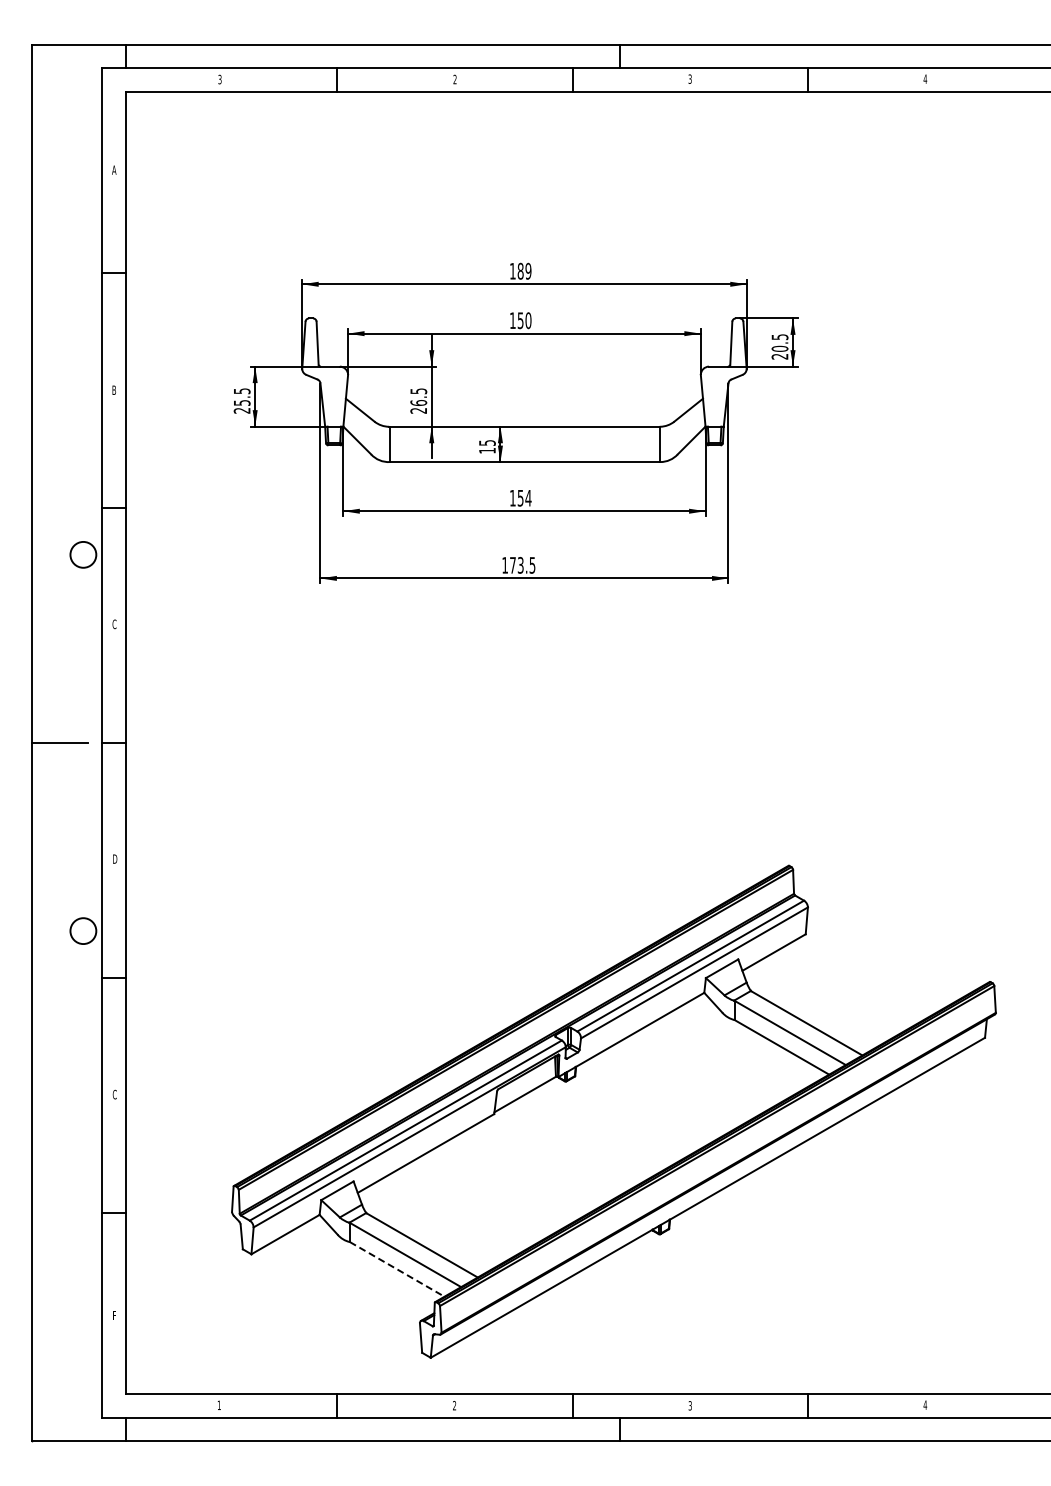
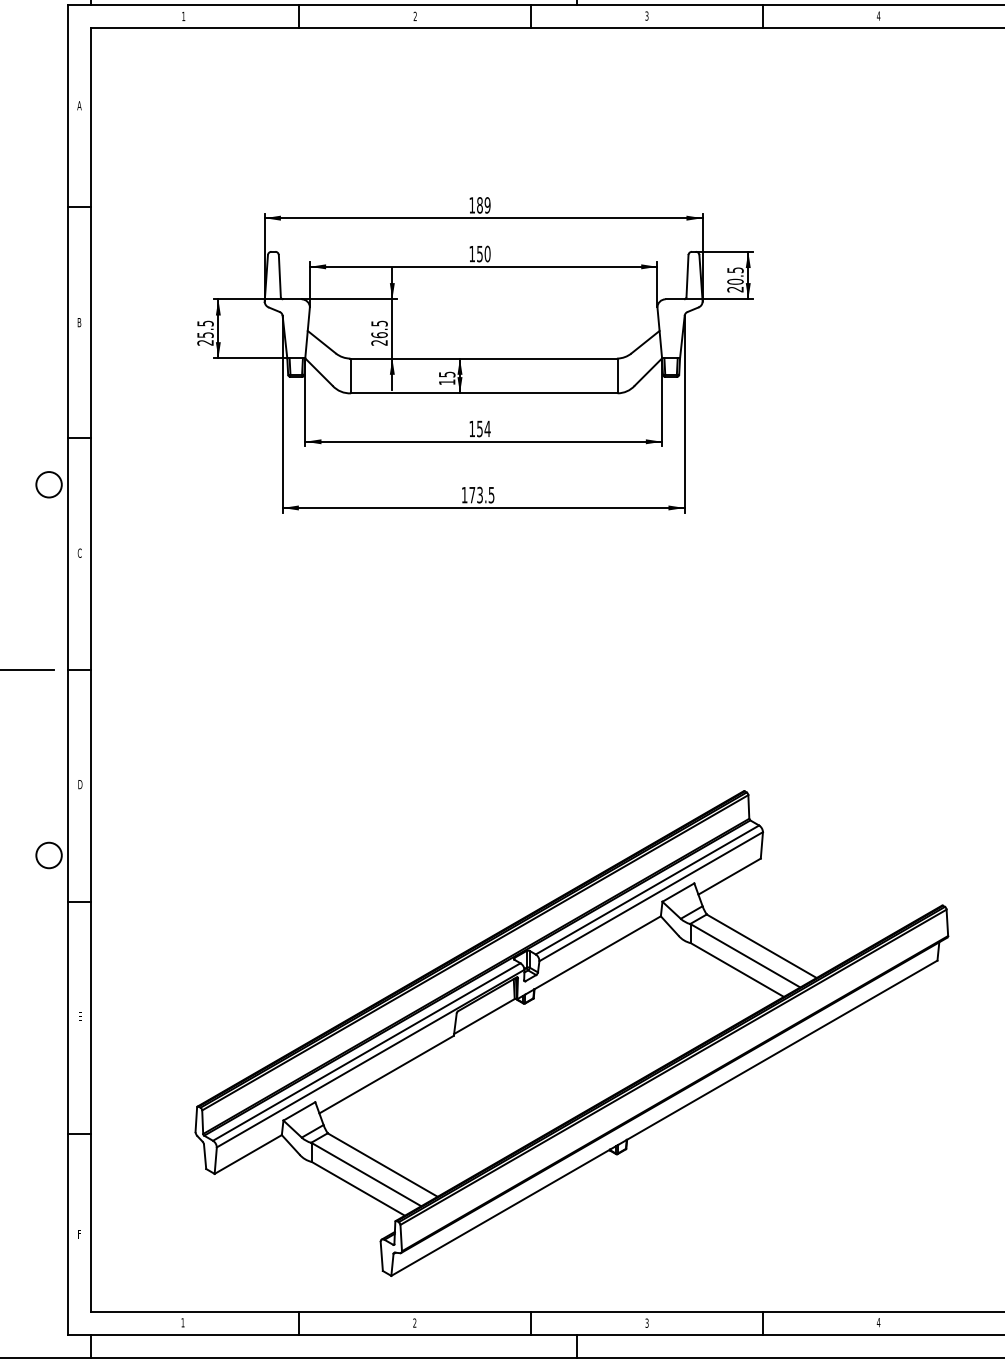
text: (219, 79) -> (183, 16), 3 -> 1
text: (114, 1094) -> (79, 1016), C -> E
line: (397, 1269) -> (358, 1188), dashed -> solid

